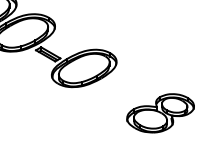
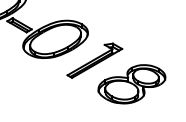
part: (123, 89) -> (94, 60), added

